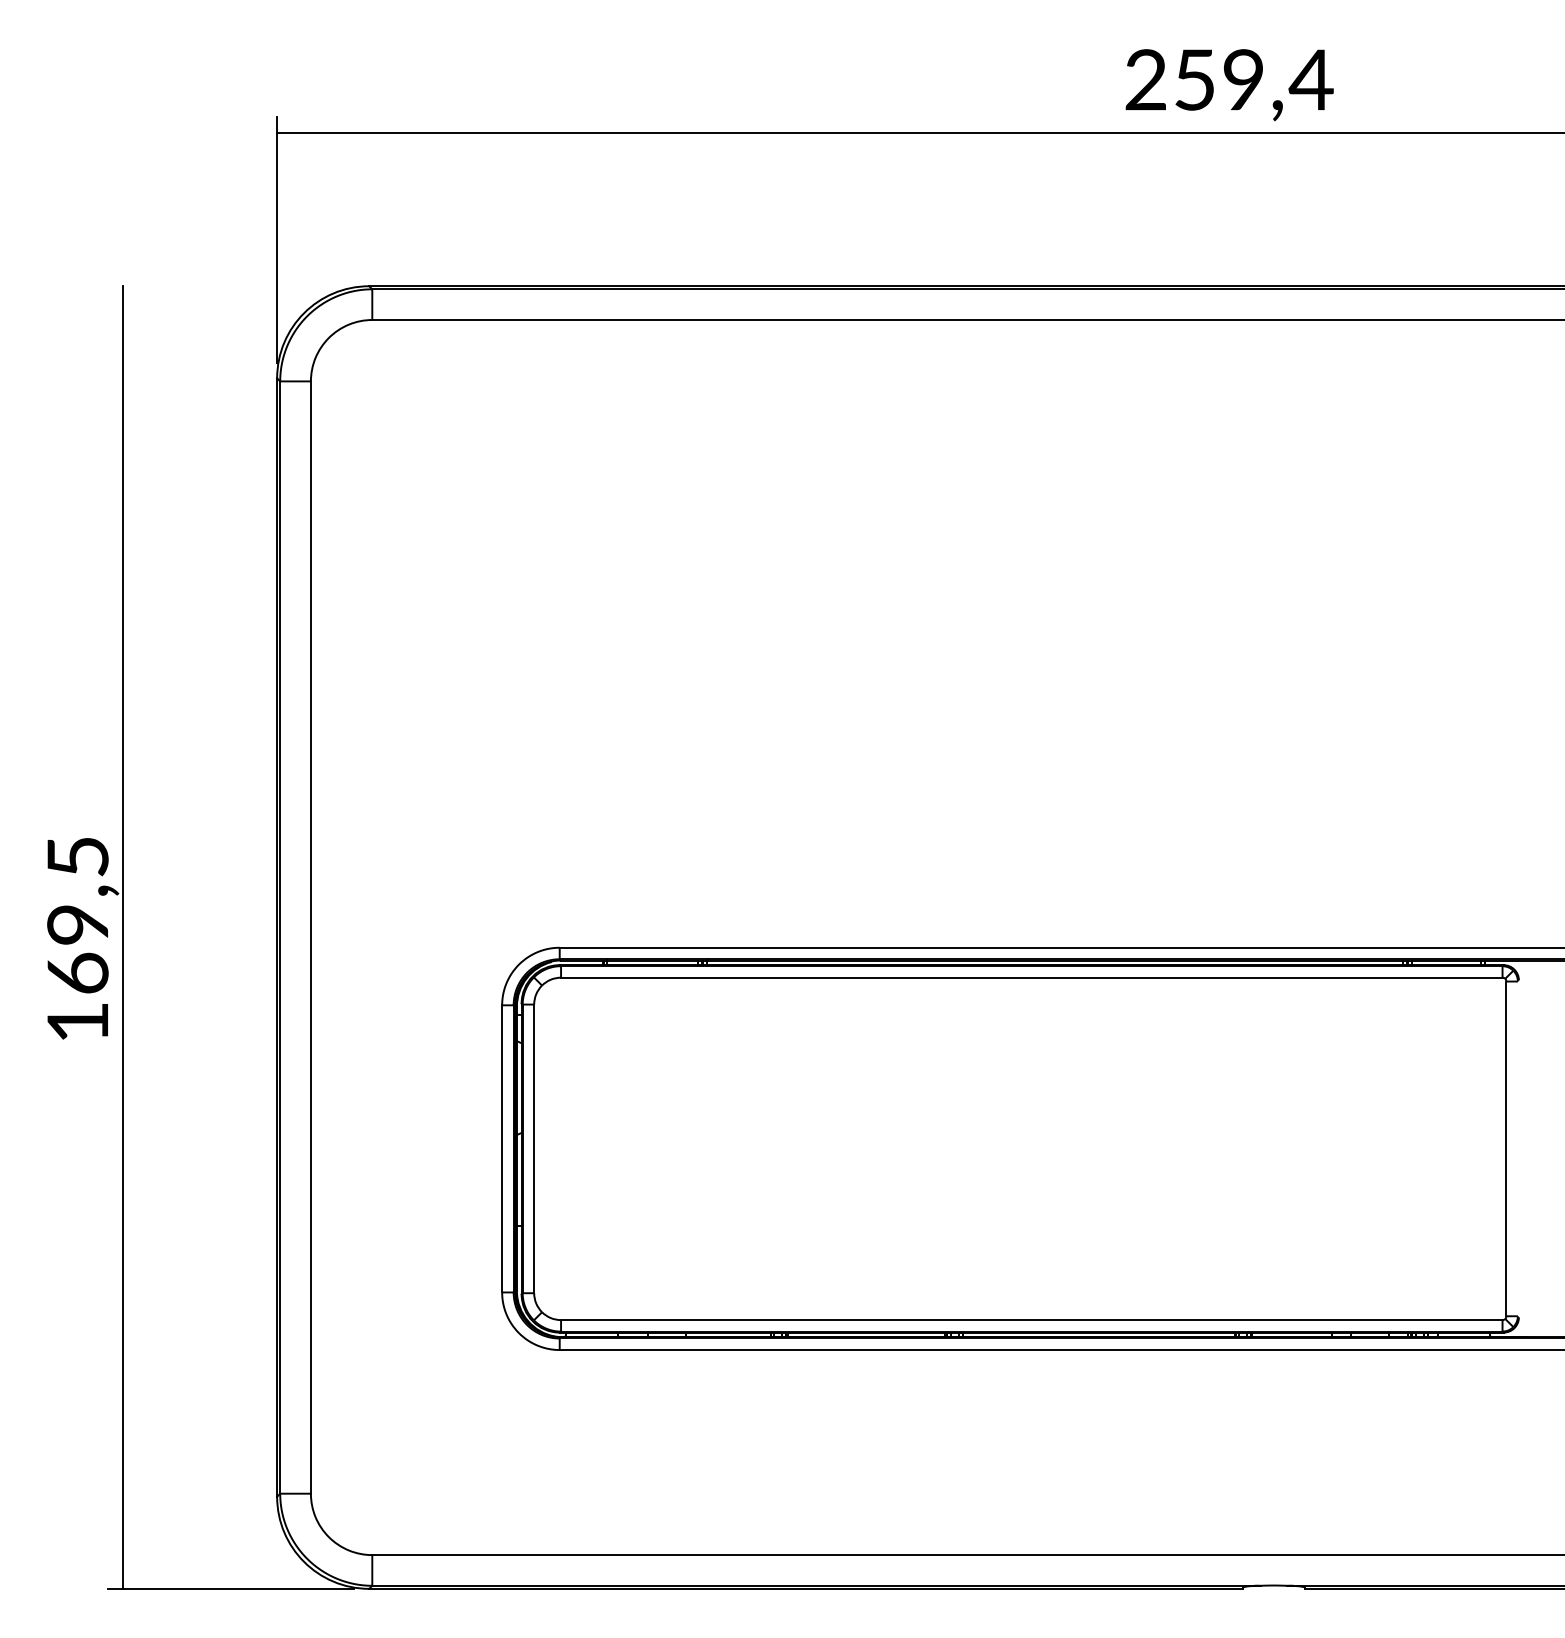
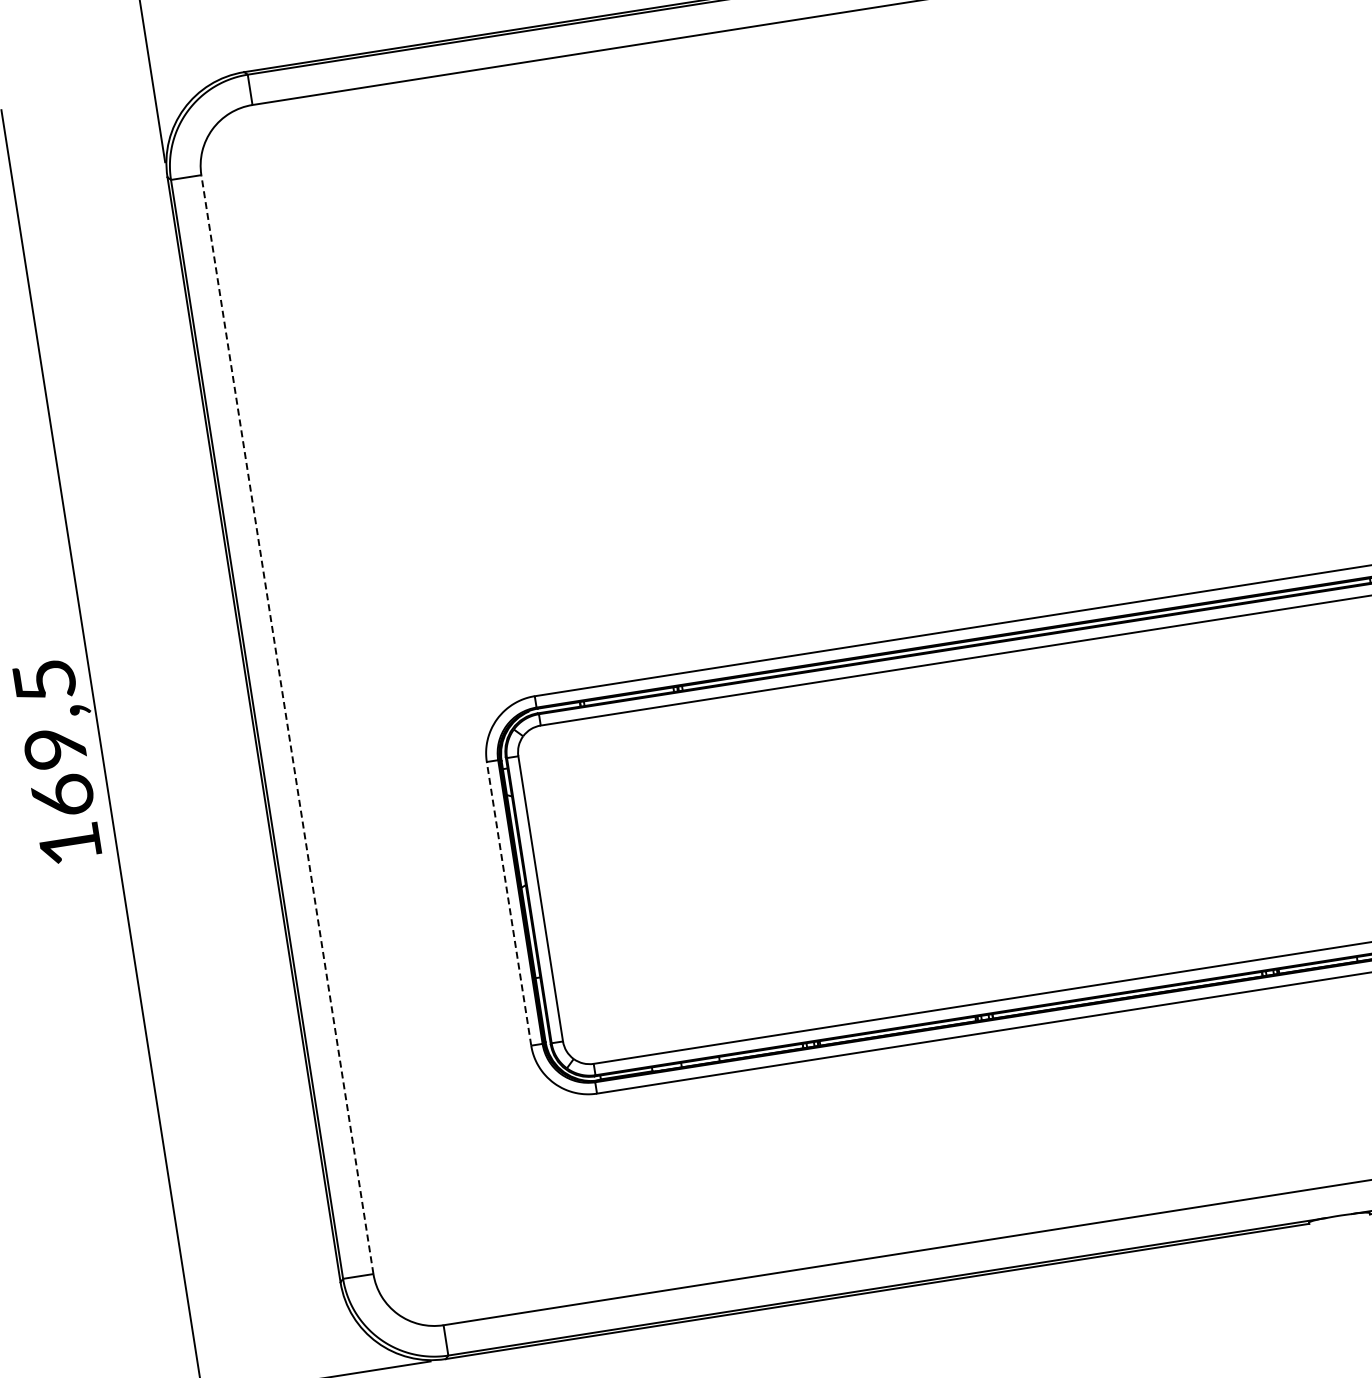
line: (310, 937) -> (286, 724), solid -> dashed
line: (502, 1148) -> (509, 903), solid -> dashed

